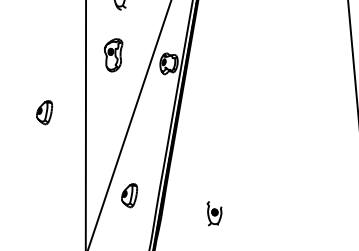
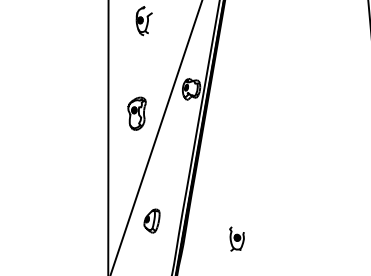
part: (113, 55) -> (136, 113), moved
part: (44, 112) -> (66, 137), removed

